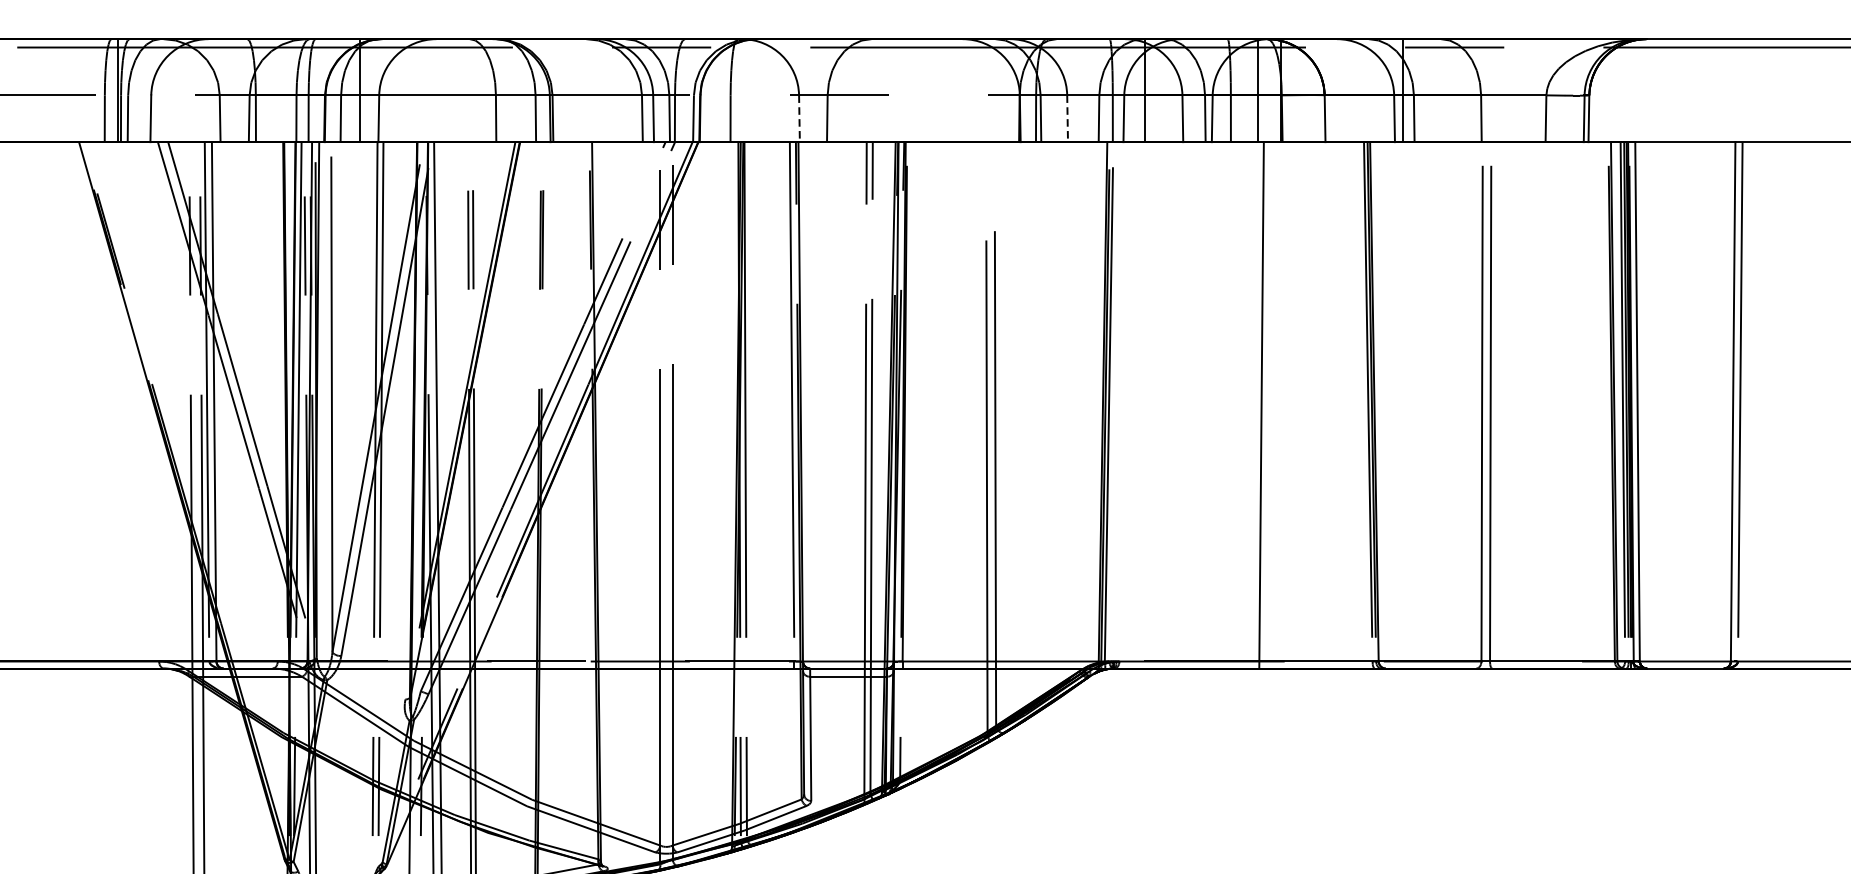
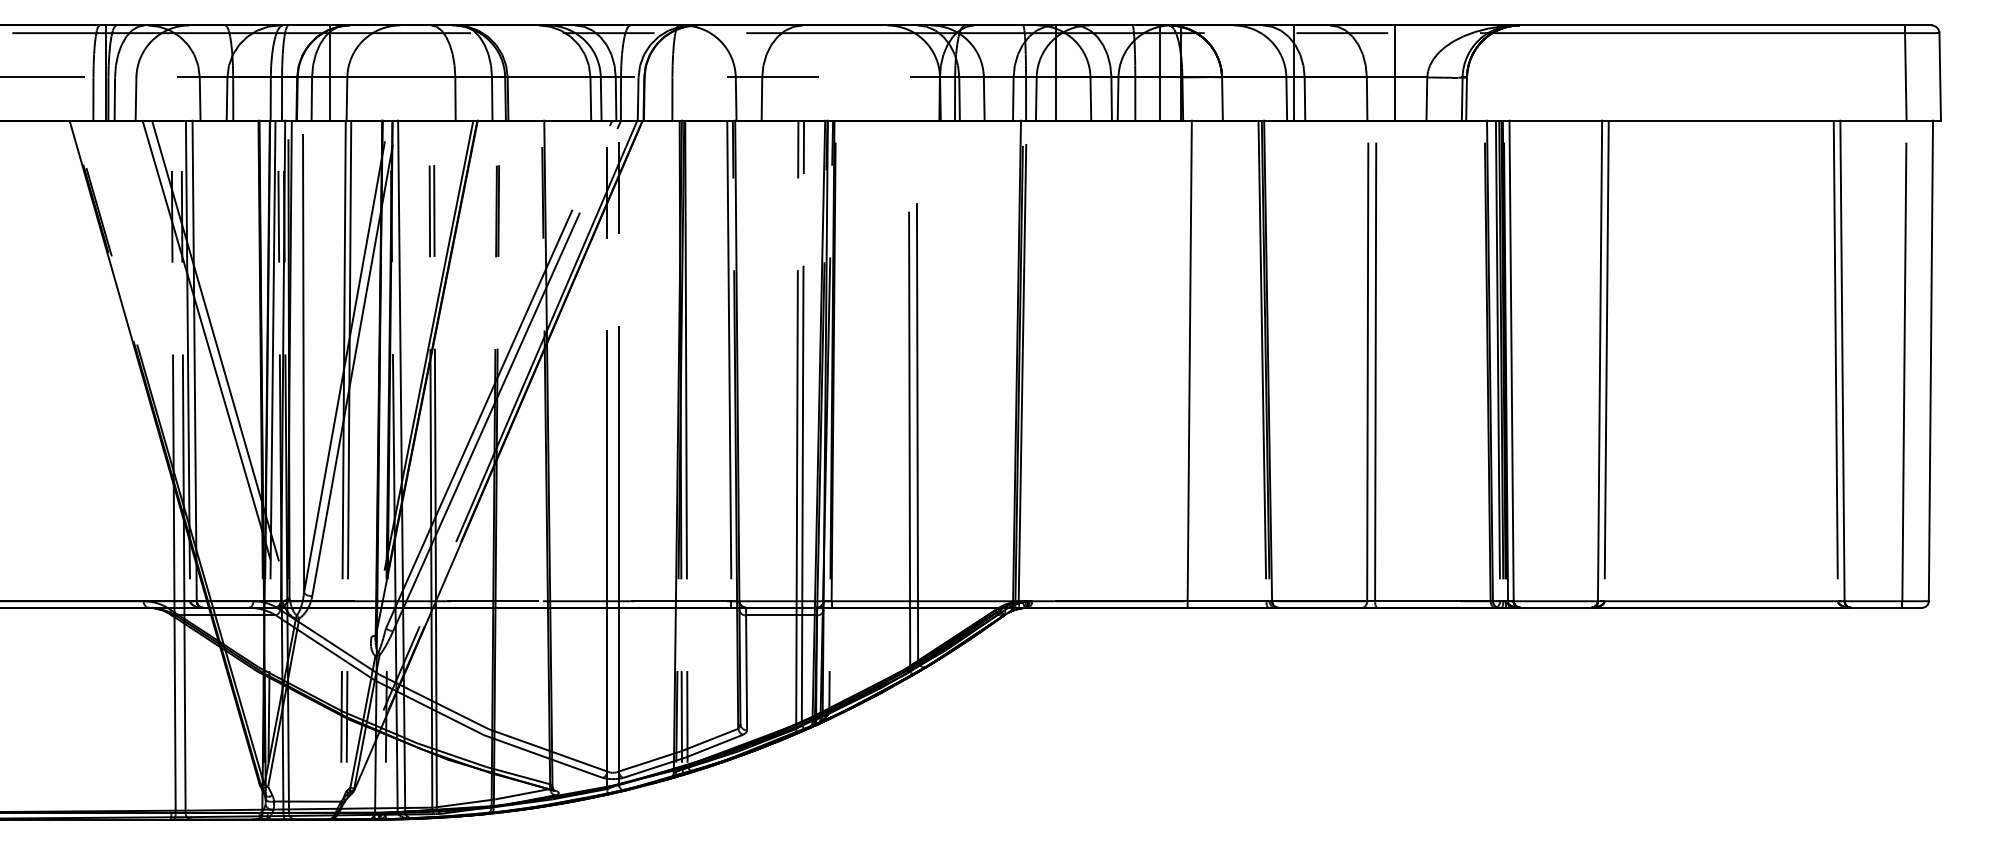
line: (1511, 90) -> (1394, 72), added
line: (799, 119) -> (736, 99), dashed -> solid
line: (1067, 119) -> (984, 99), dashed -> solid
line: (1261, 404) -> (1189, 363), moved

